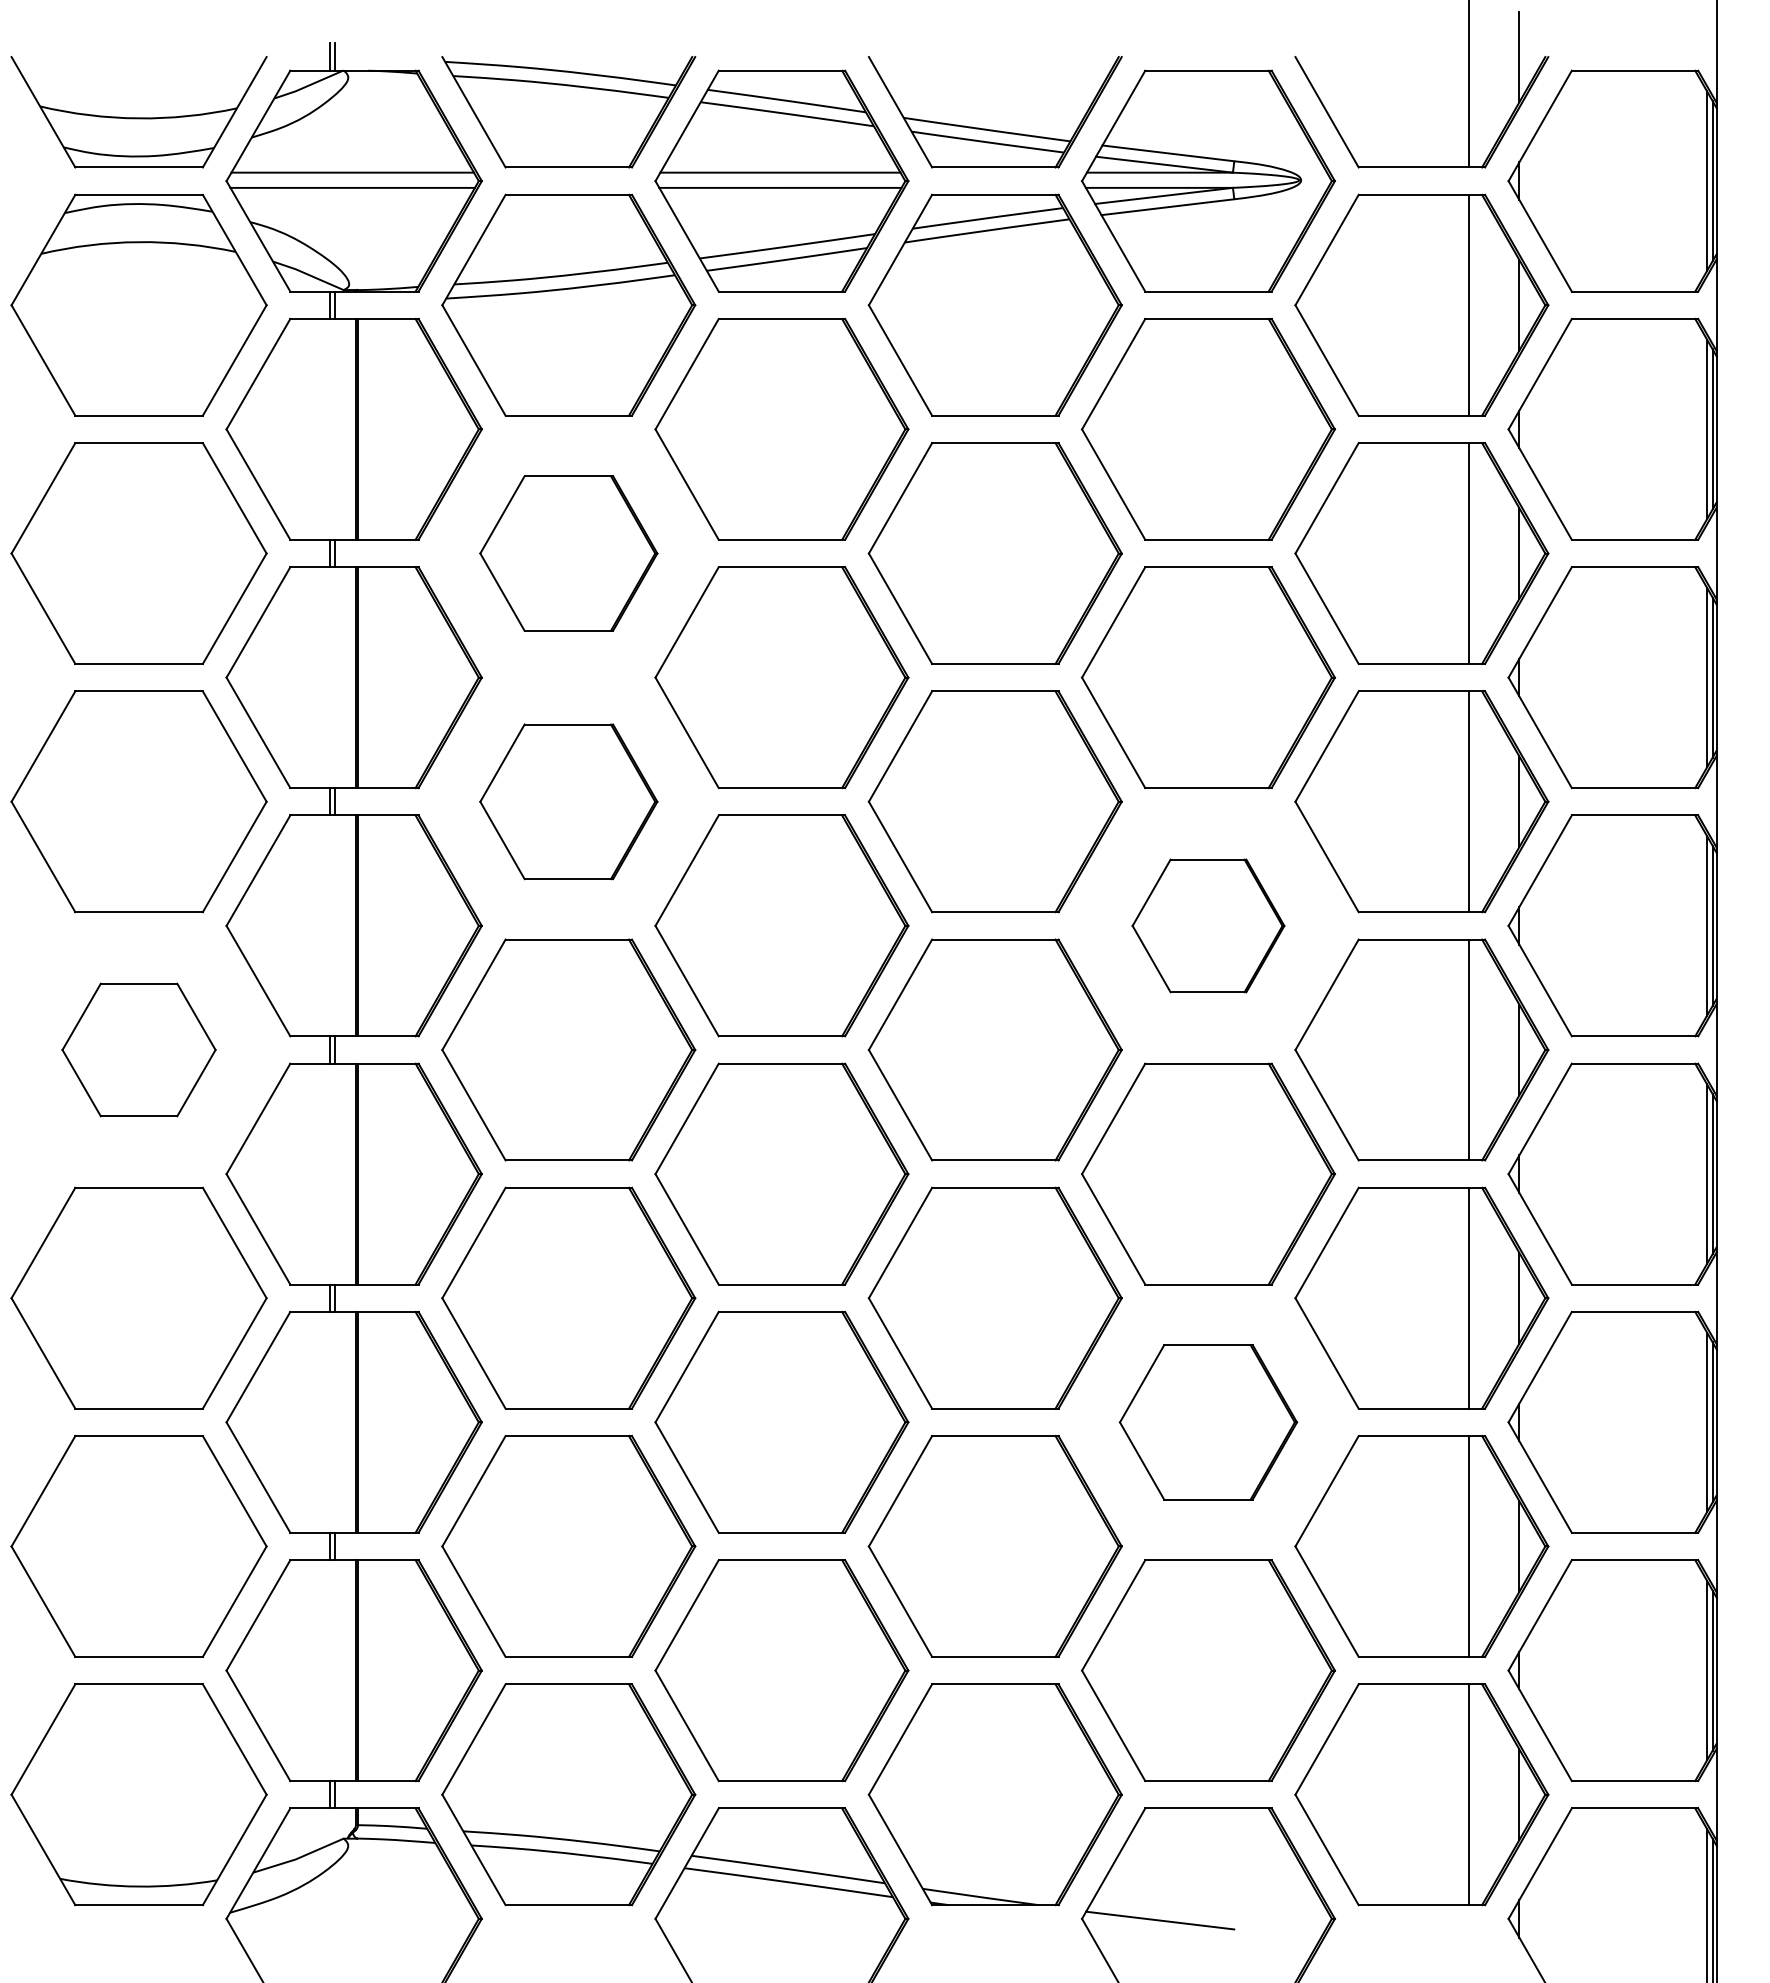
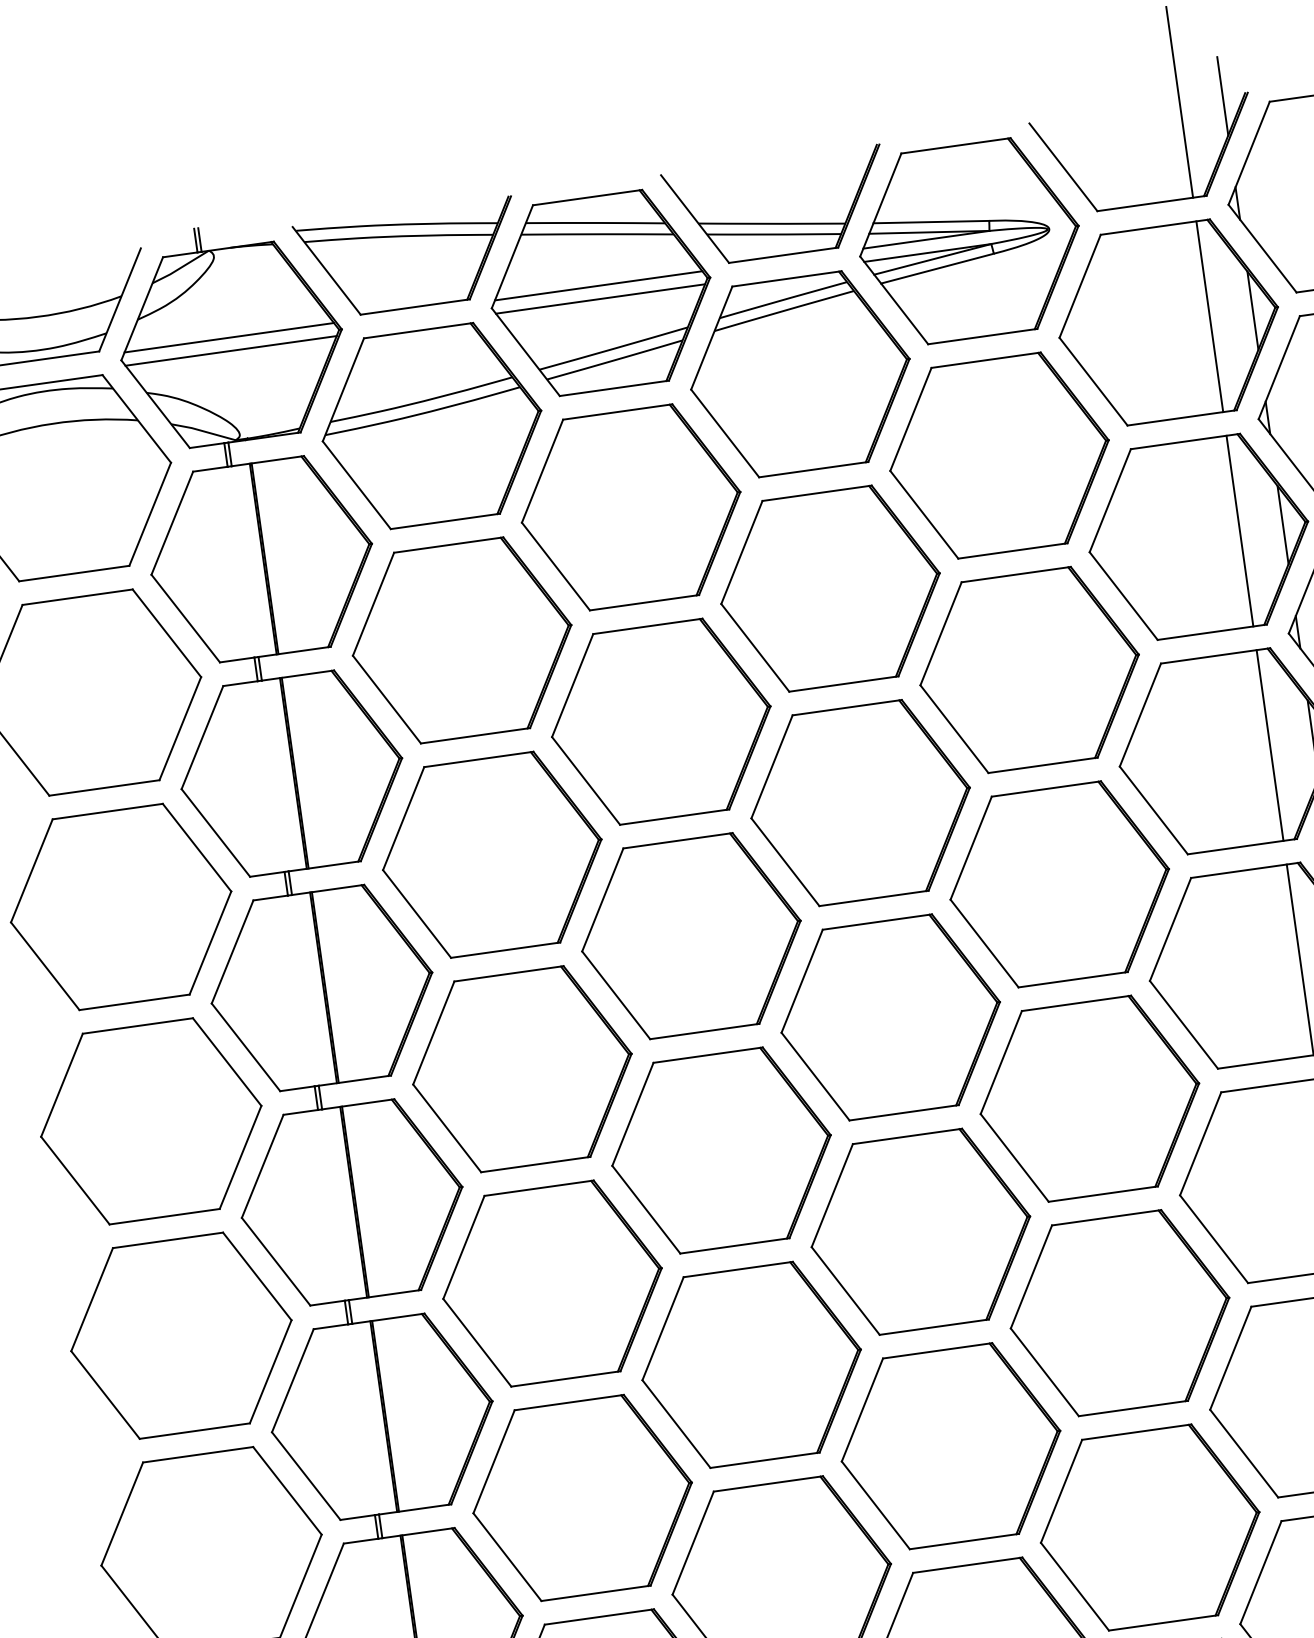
part: (568, 553) -> (461, 640), size x1.43
part: (568, 801) -> (491, 854), size x1.43
part: (1208, 925) -> (1059, 884), size x1.67
part: (138, 1049) -> (150, 1120), size x1.67
part: (1208, 1422) -> (1120, 1313), size x1.43

